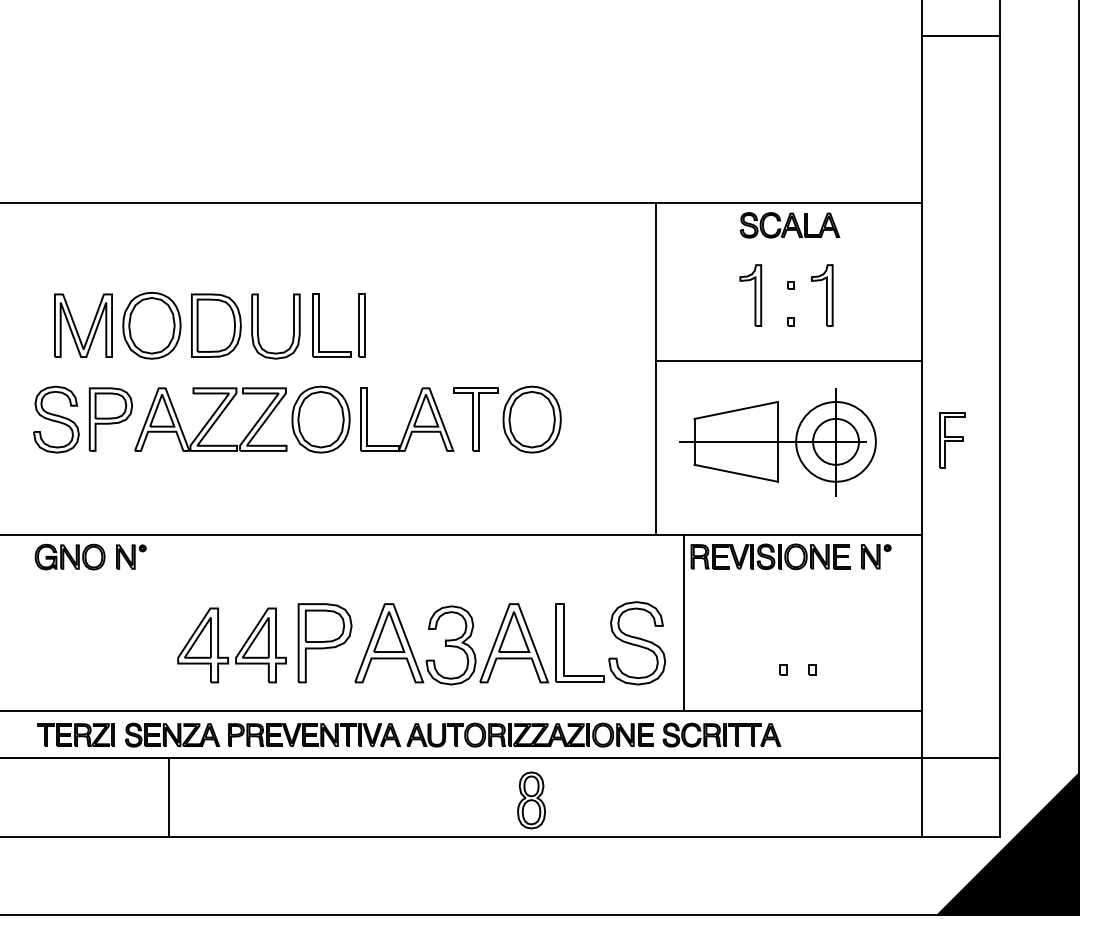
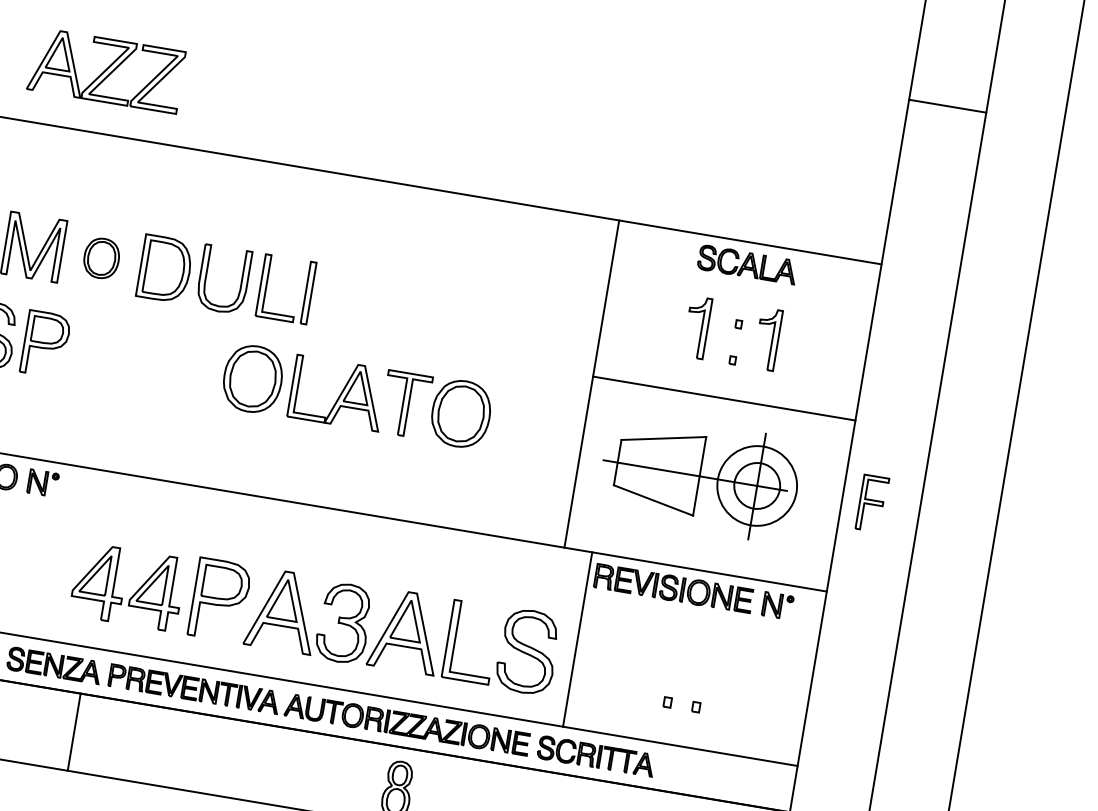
part: (151, 325) -> (101, 258), size x0.6
part: (210, 419) -> (106, 70), moved
line: (169, 797) -> (74, 732), moved

